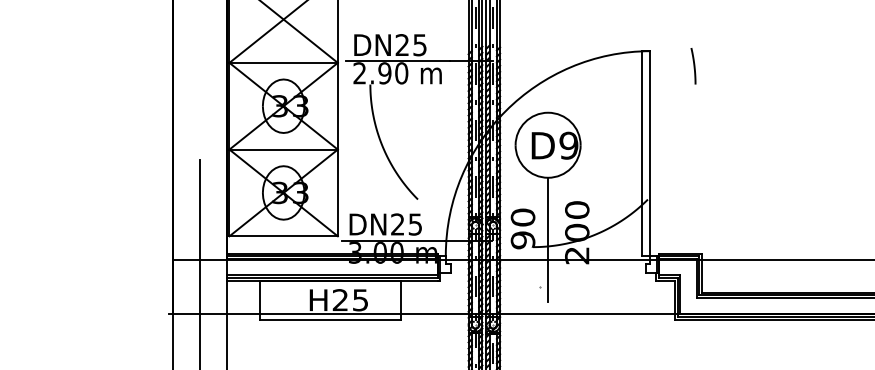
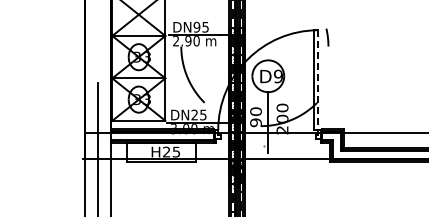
text: (401, 45) -> (196, 27), DN25 -> DN95
line: (693, 66) -> (327, 37), moved
line: (650, 153) -> (318, 80), solid -> dashed

